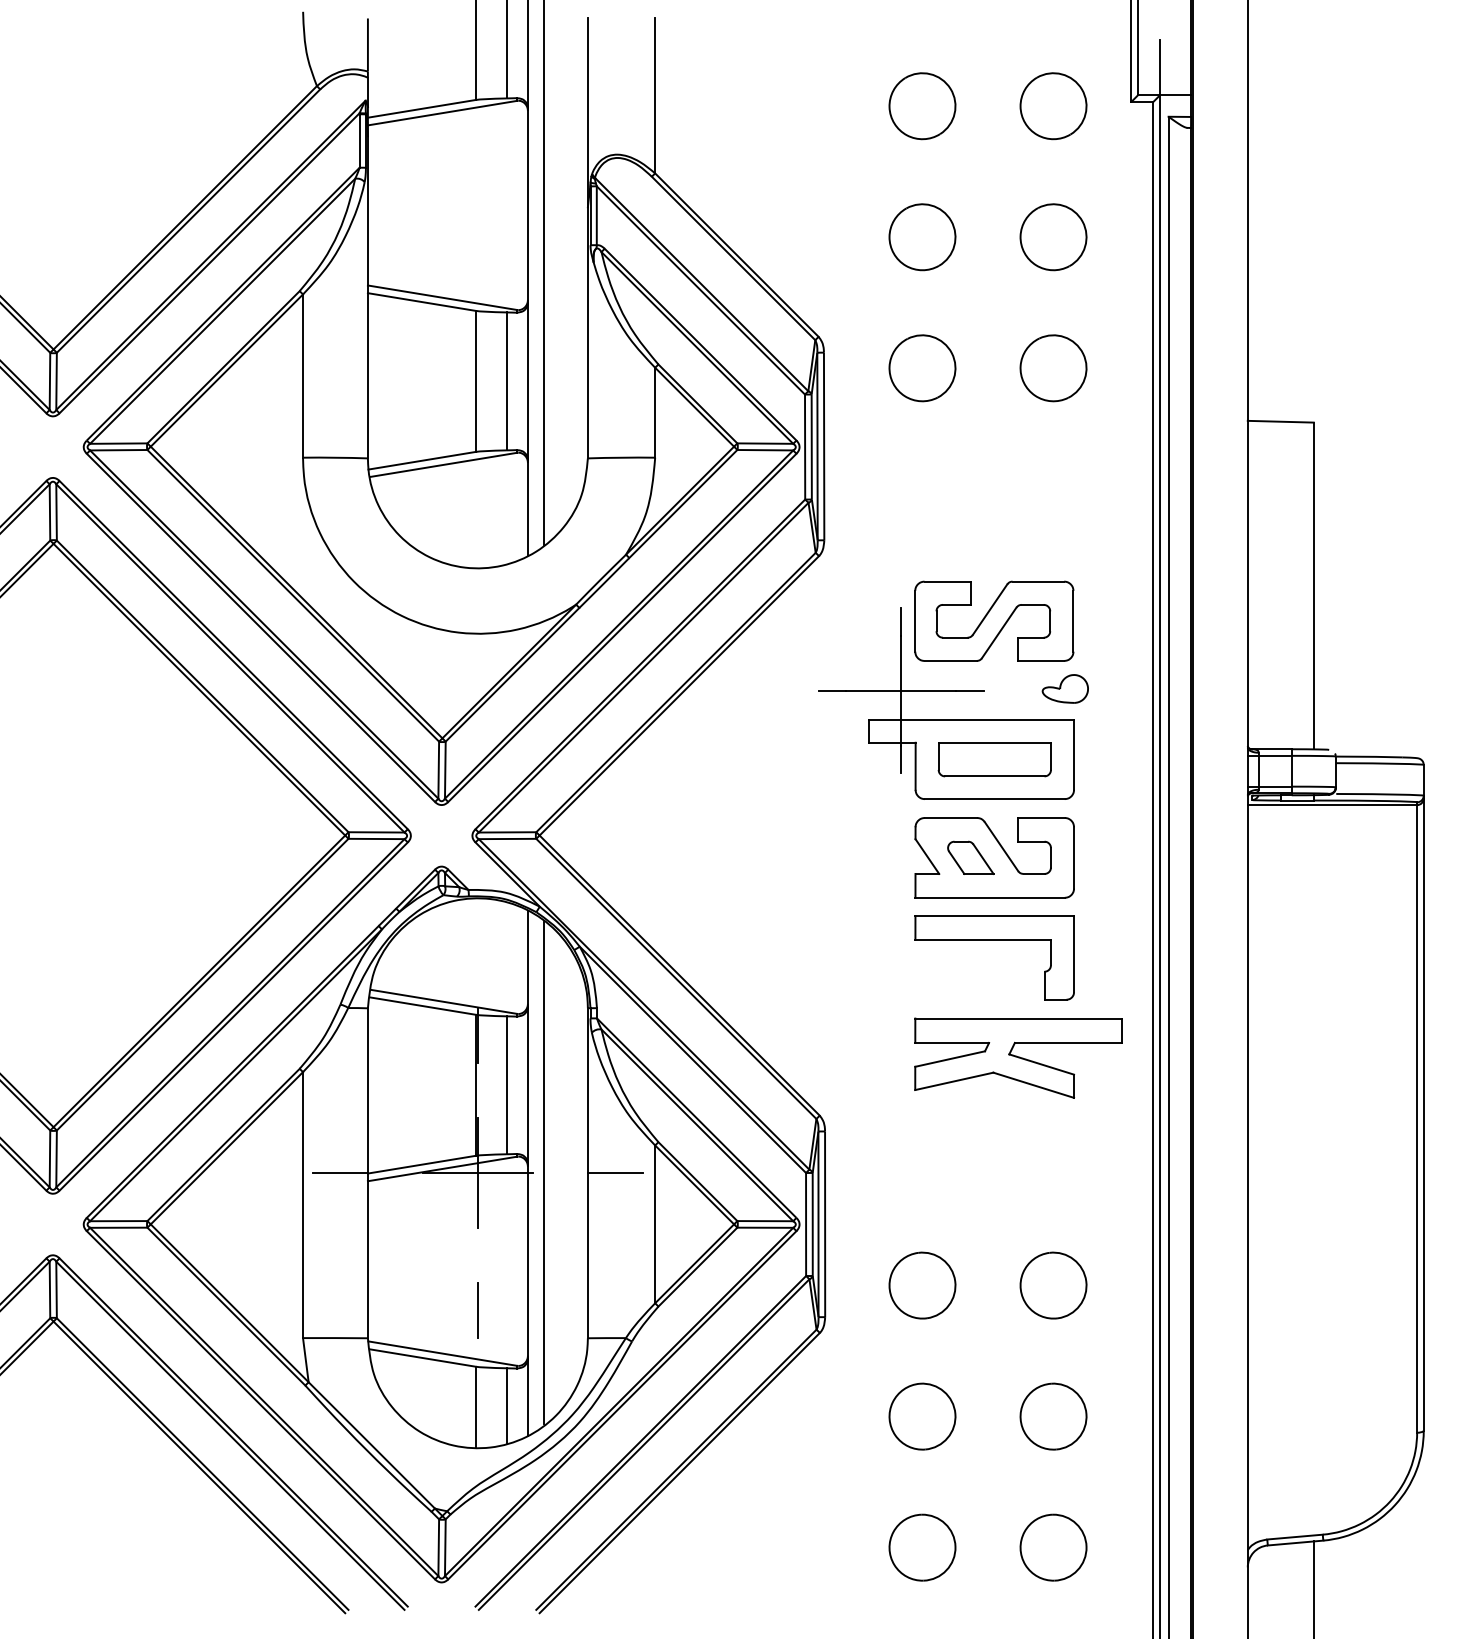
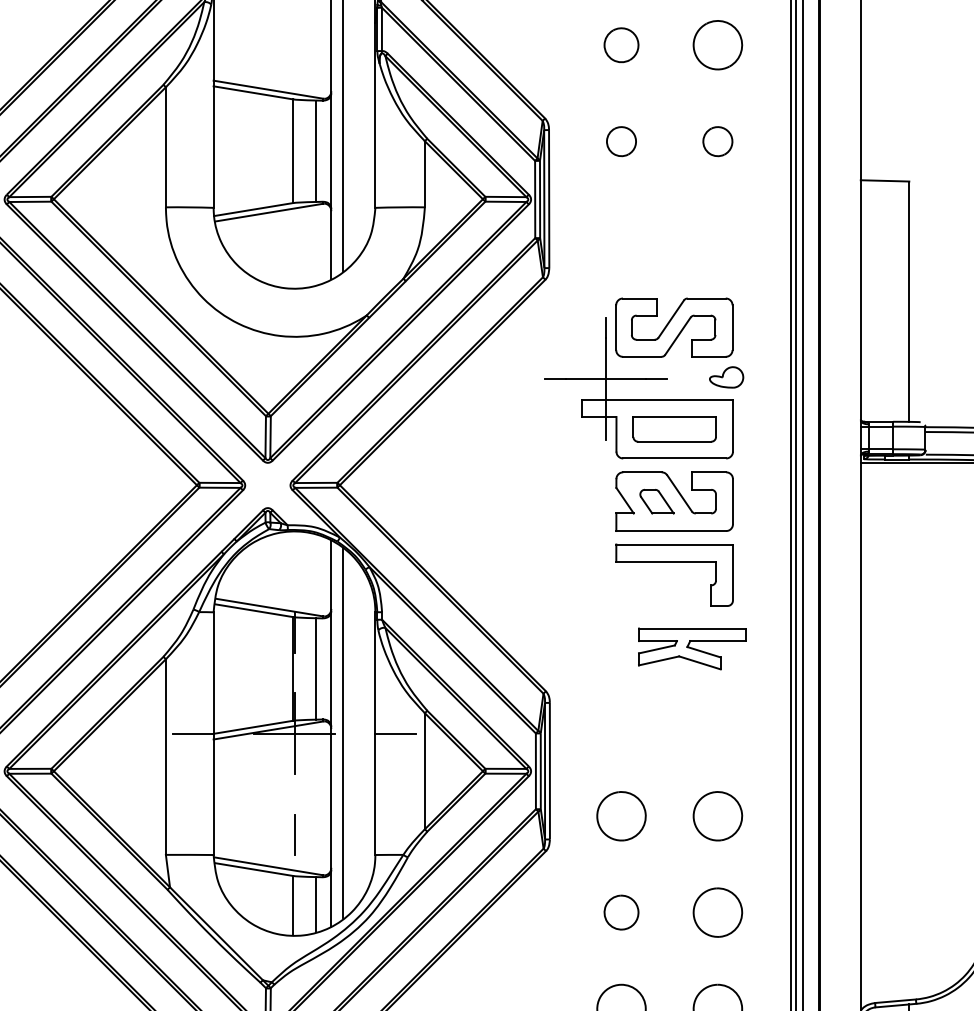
part: (922, 237) -> (621, 45), size x0.7
part: (922, 368) -> (621, 141), size x0.6
part: (1053, 368) -> (717, 141), size x0.6
part: (1018, 1057) -> (692, 648), size x0.7
part: (922, 1416) -> (621, 912), size x0.7

